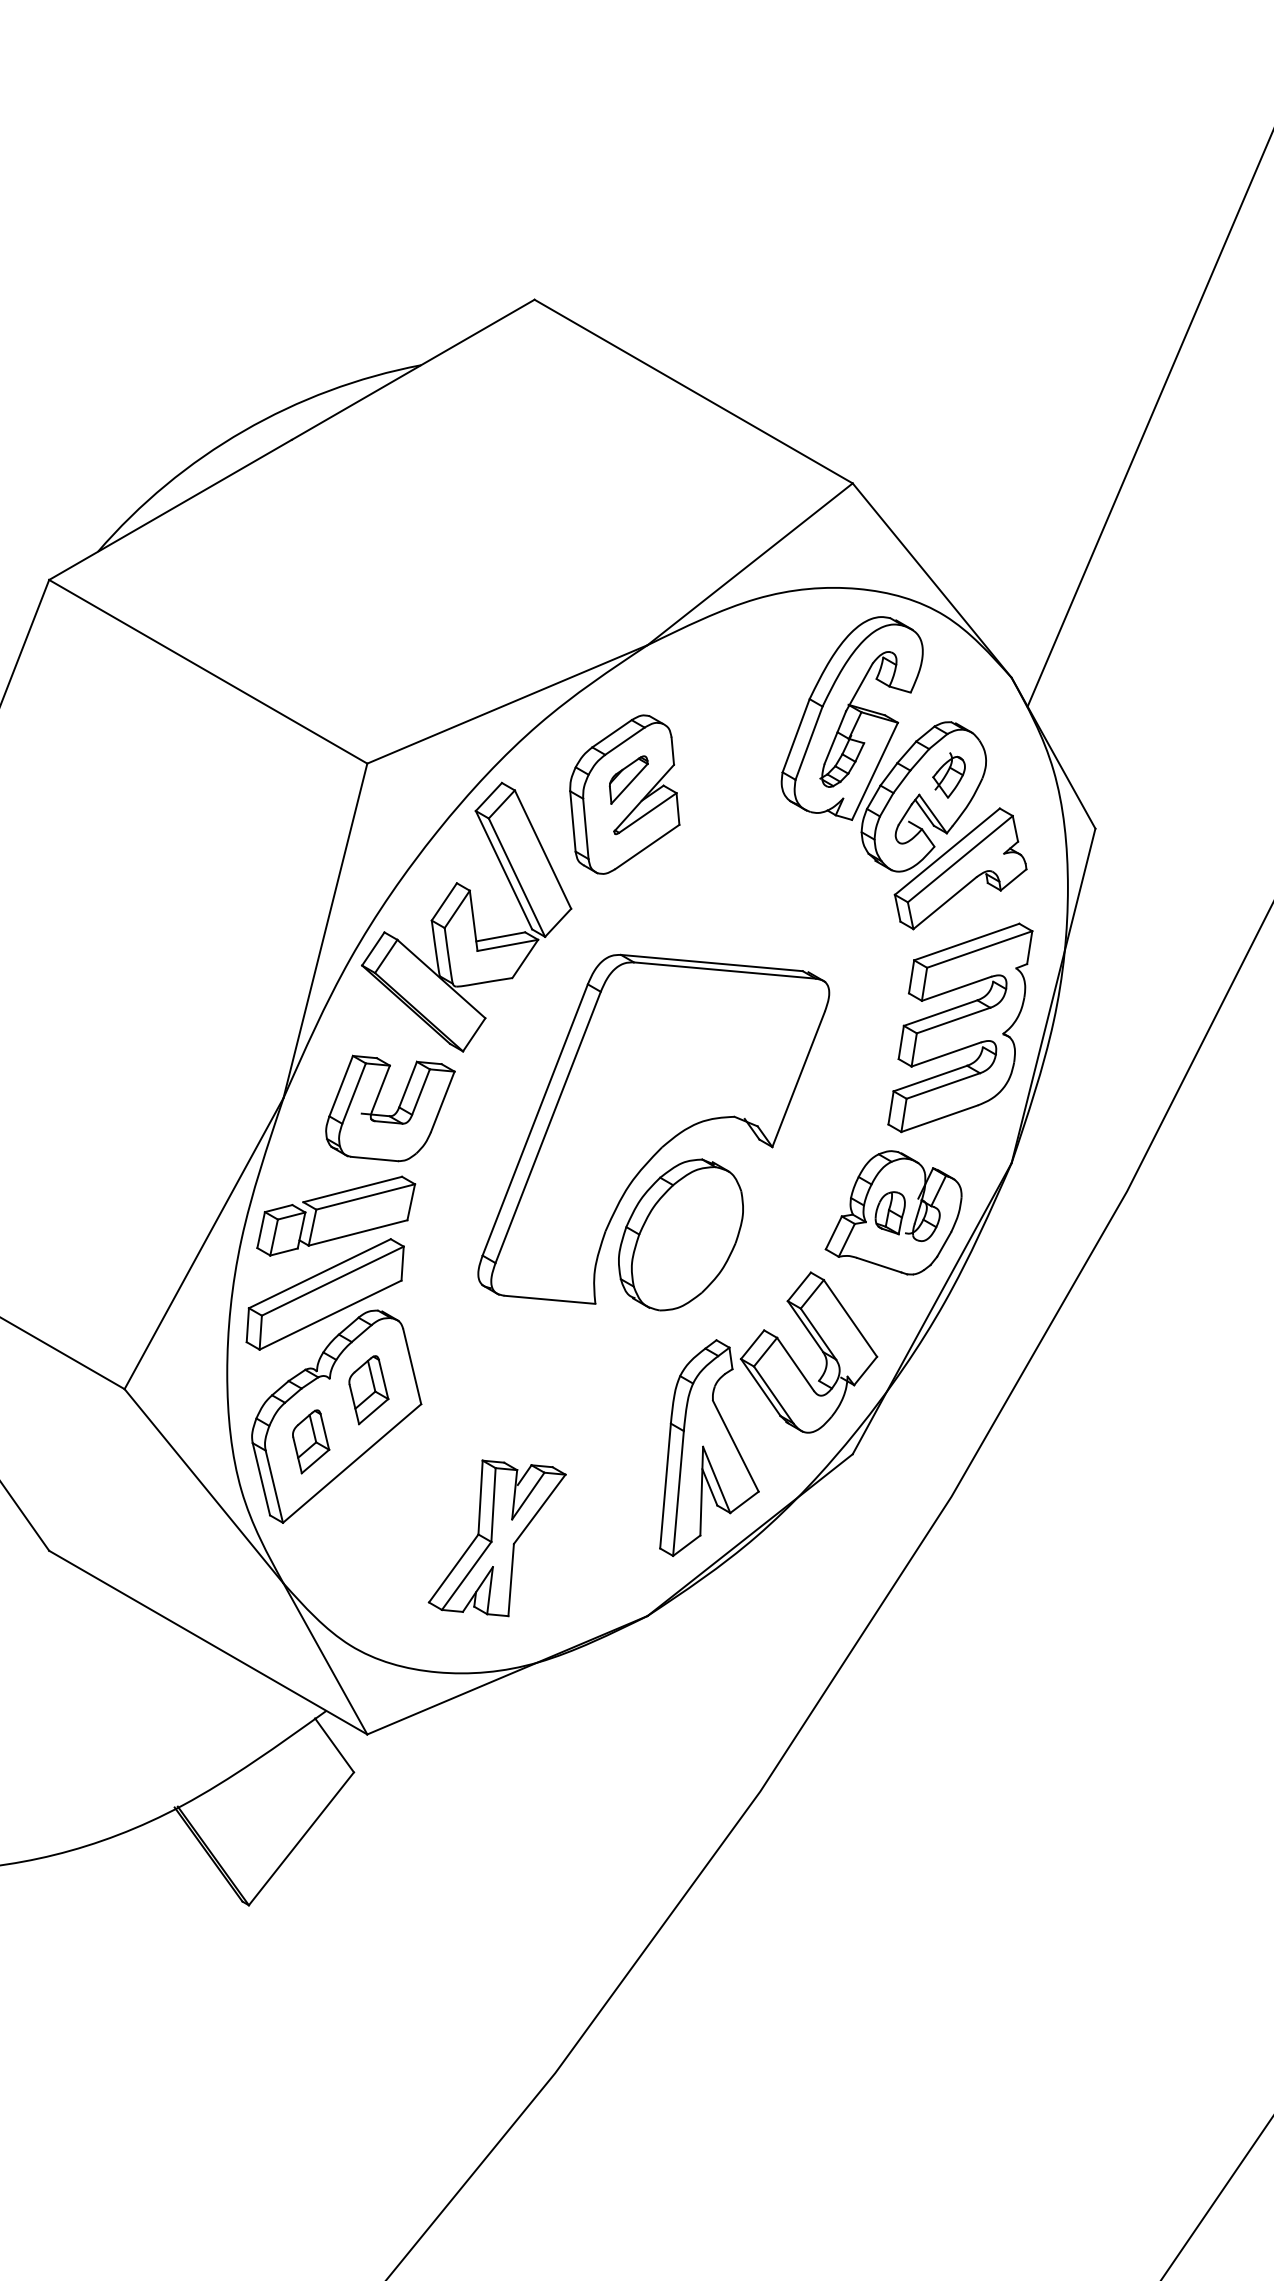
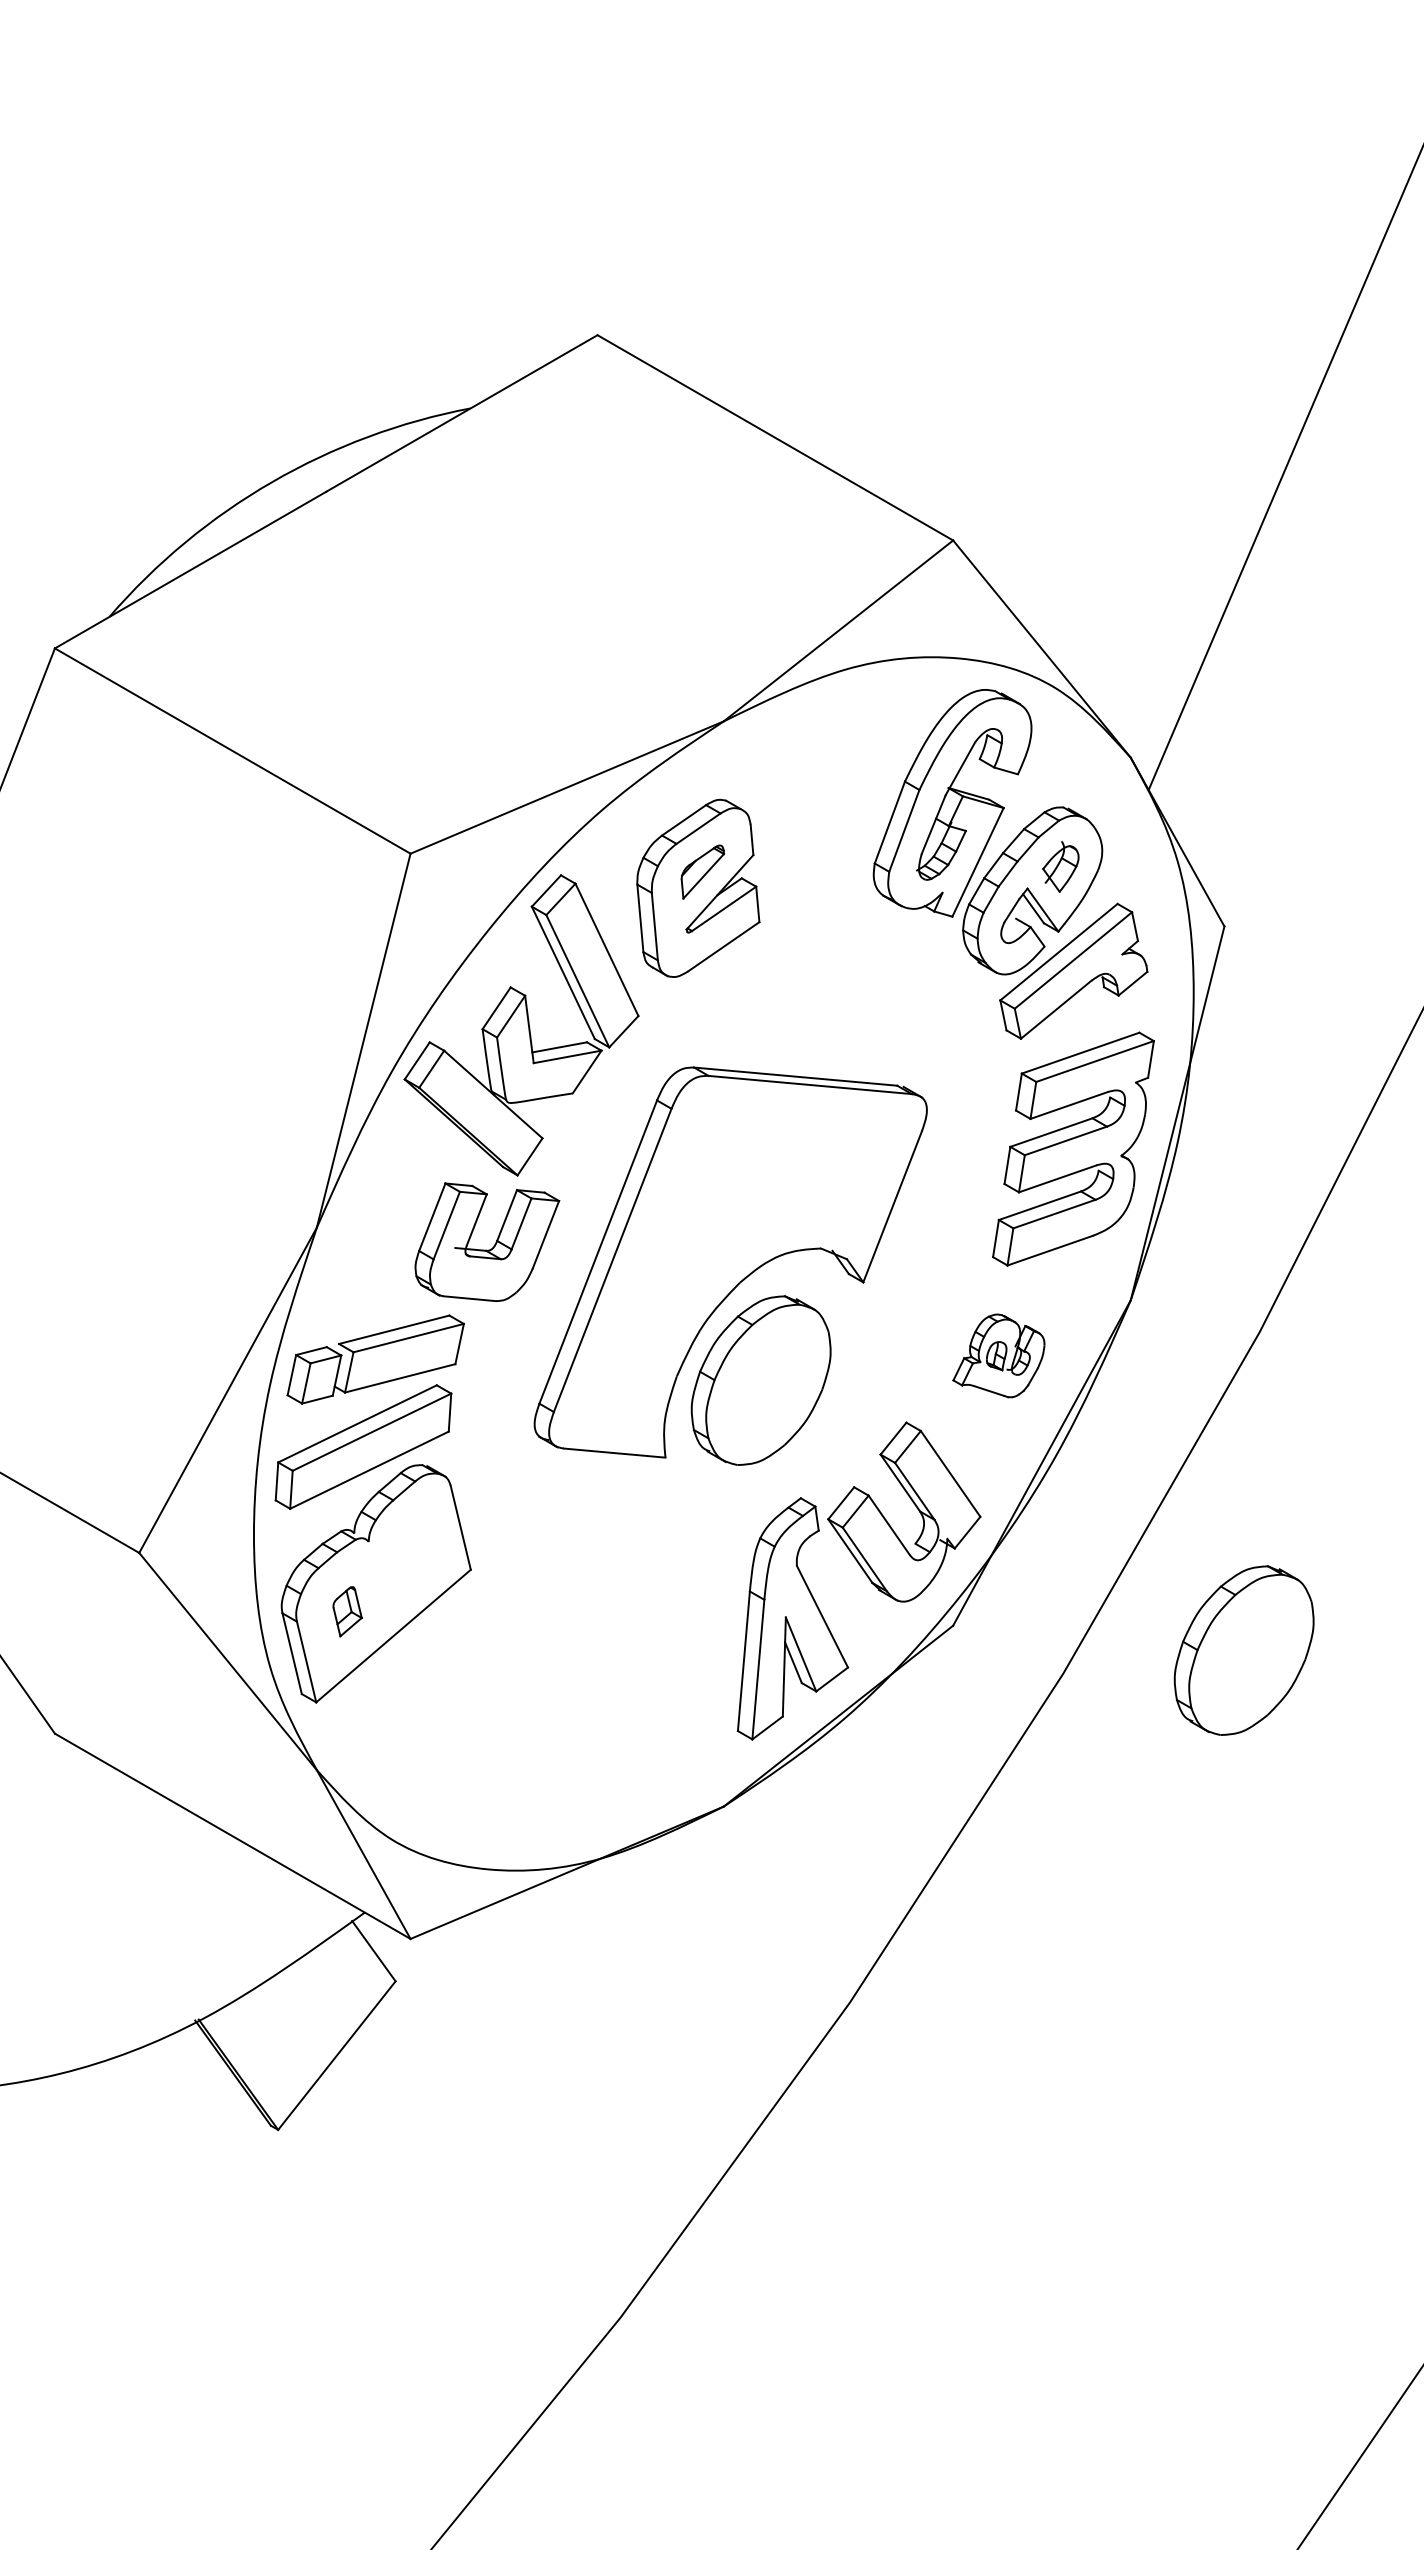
part: (395, 1111) -> (493, 1245), moved
part: (893, 1212) -> (998, 1355), size x0.6
part: (369, 1390) -> (412, 1554), removed
part: (310, 1441) -> (347, 1611), size x0.7
part: (1112, 1476) -> (1243, 1650), added
part: (496, 1538) -> (555, 1719), removed

